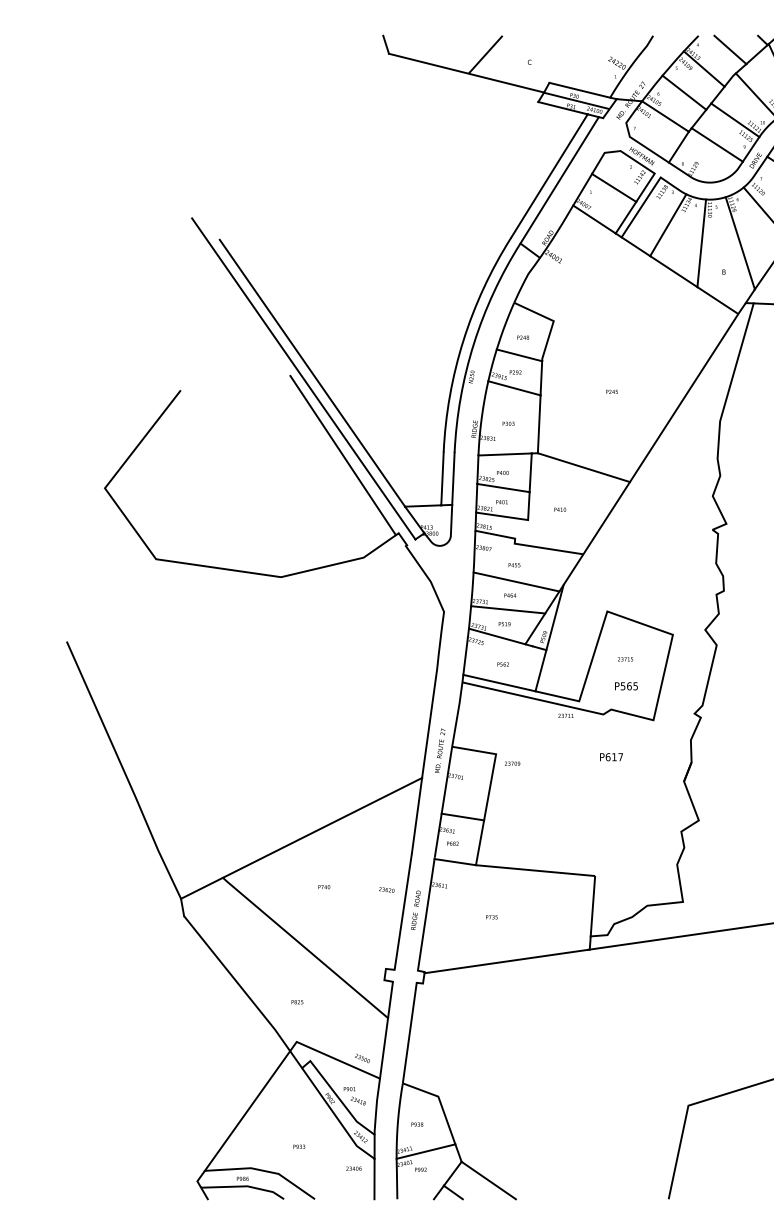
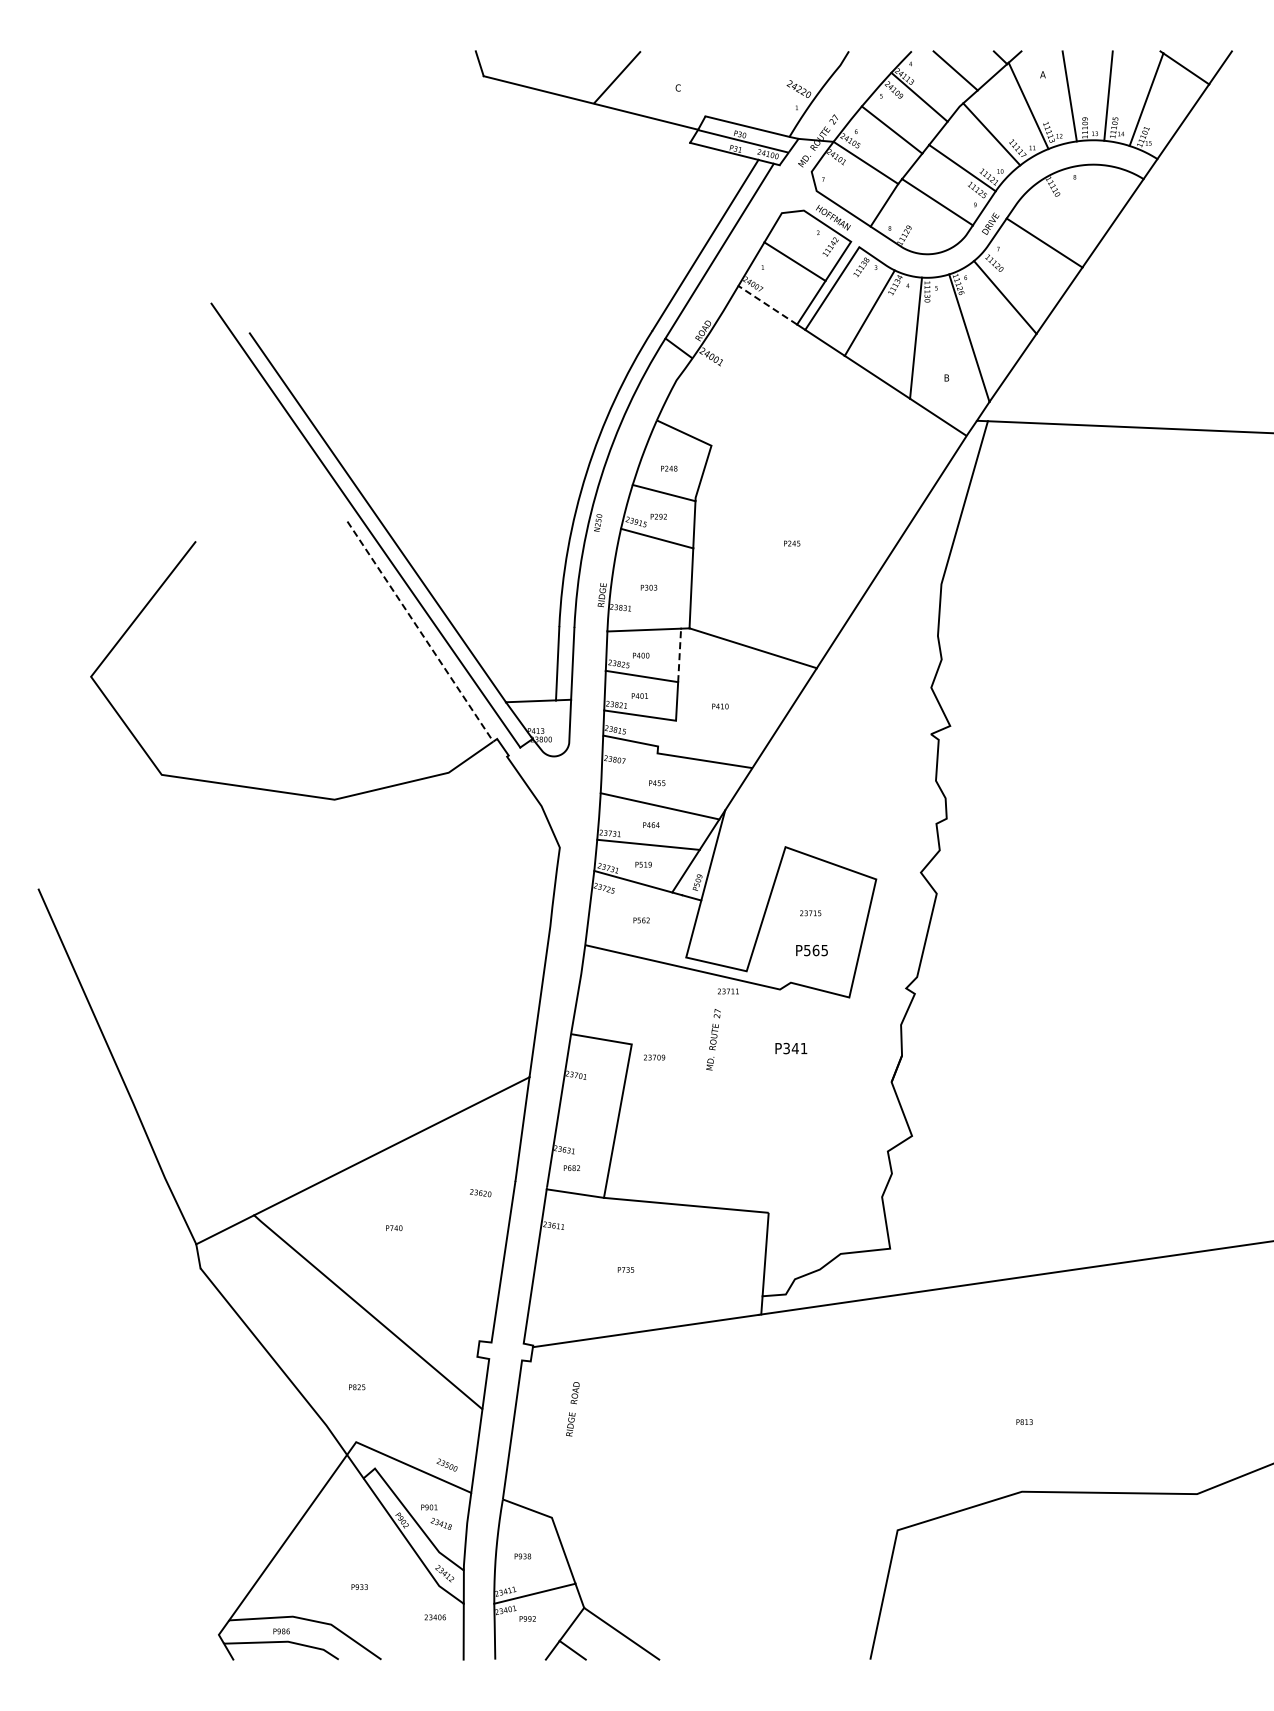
line: (594, 219) -> (767, 305), solid -> dashed
line: (343, 456) -> (420, 632), solid -> dashed
line: (530, 472) -> (679, 655), solid -> dashed
line: (499, 682) -> (636, 945), removed
text: (440, 750) -> (713, 1039), moved
text: (614, 757) -> (795, 1048), P617 -> P341
line: (462, 816) -> (585, 1130), removed
text: (386, 890) -> (480, 1193), moved
text: (415, 910) -> (572, 1409), moved

